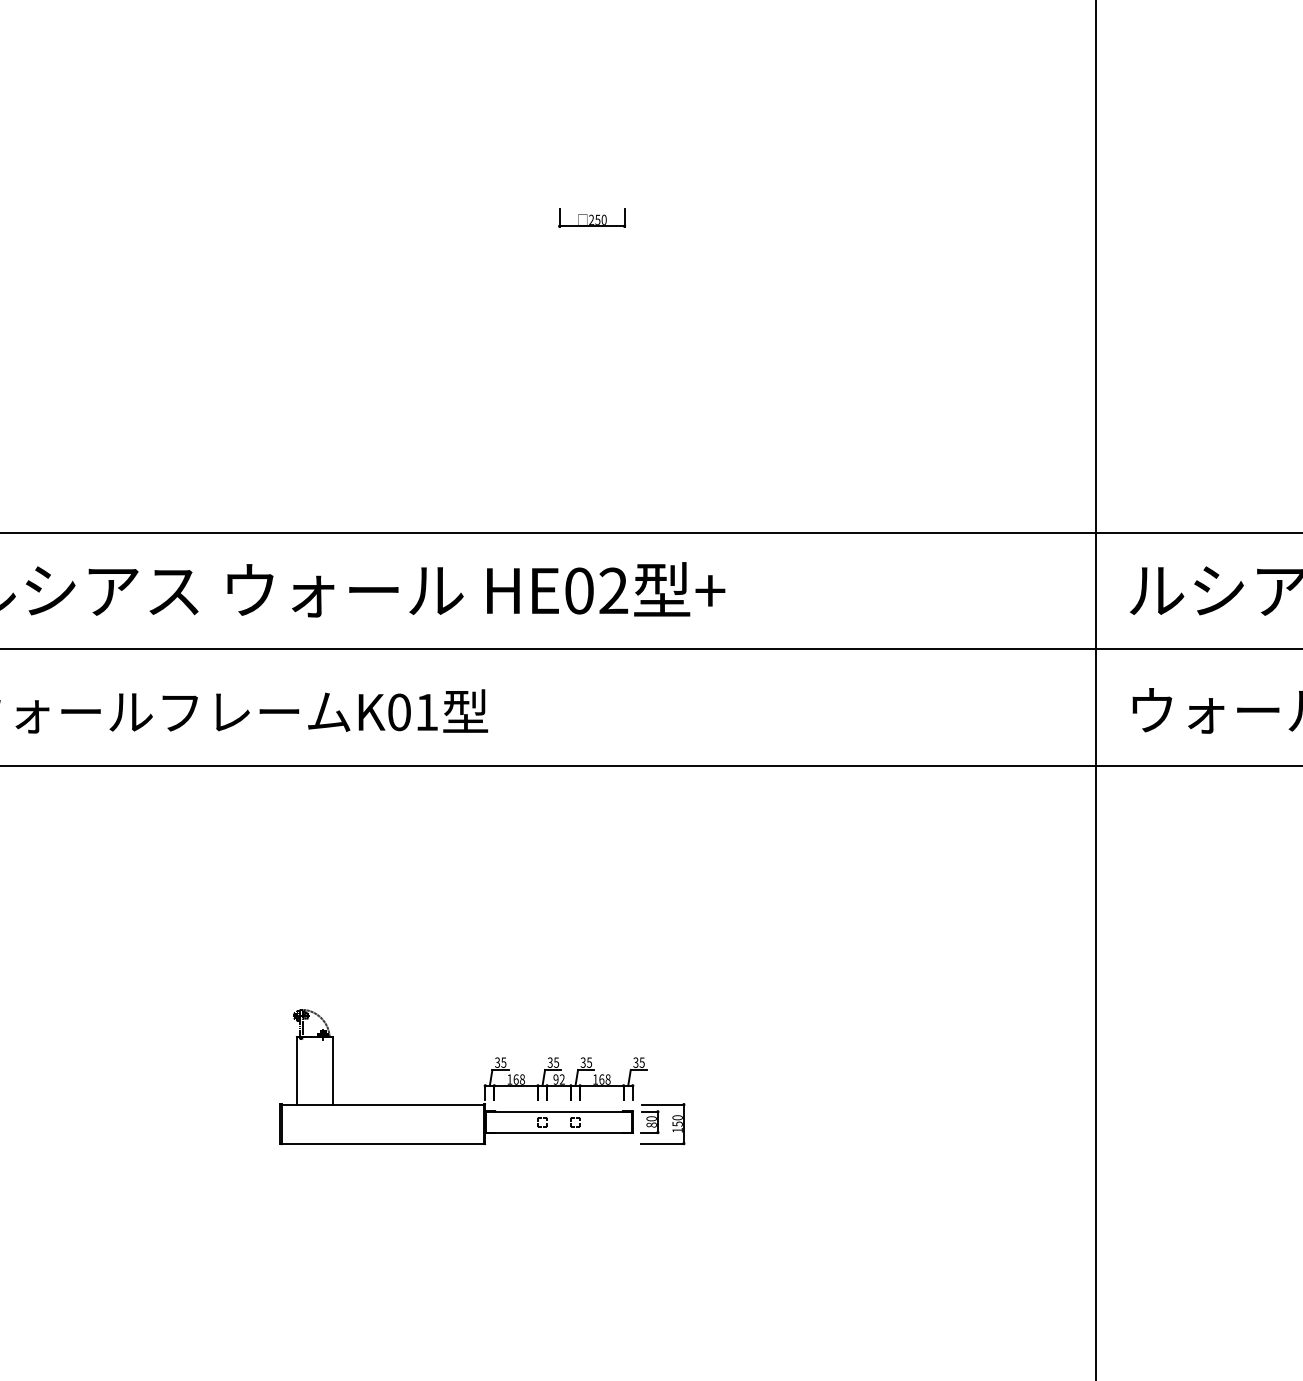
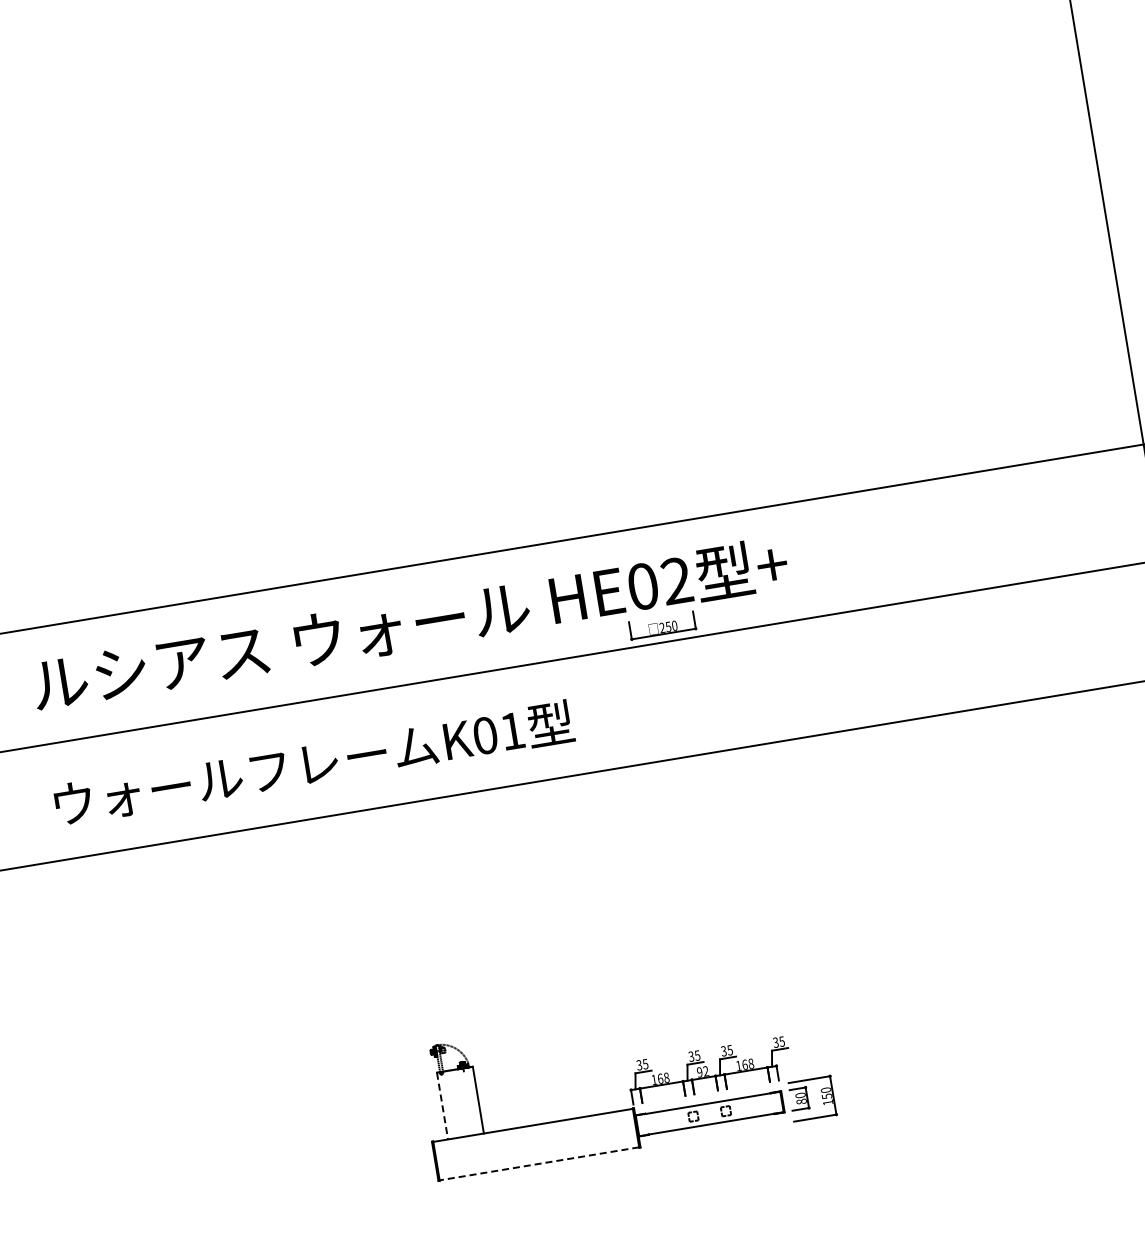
part: (591, 217) -> (661, 625), moved
line: (296, 1070) -> (442, 1105), solid -> dashed
line: (382, 1143) -> (539, 1163), solid -> dashed

